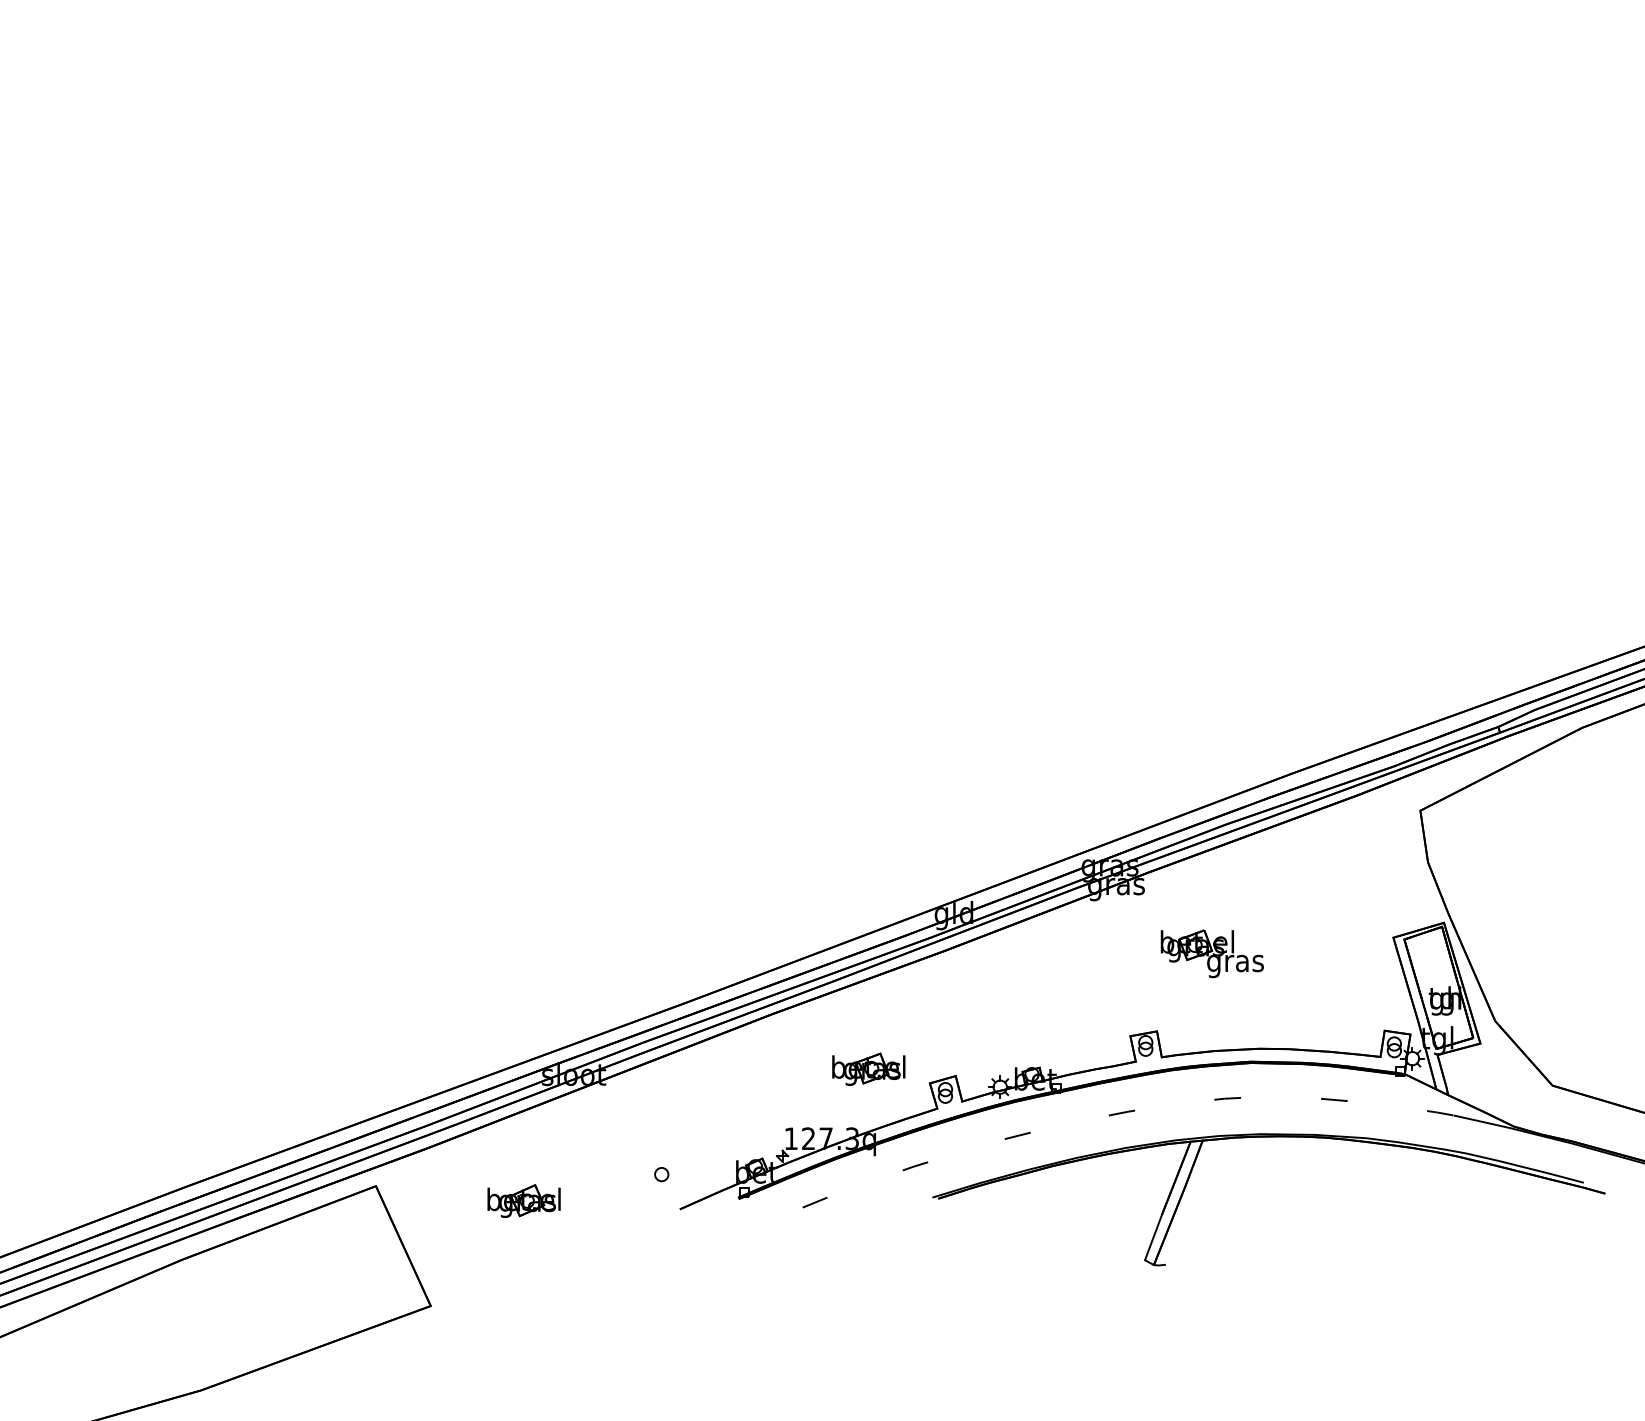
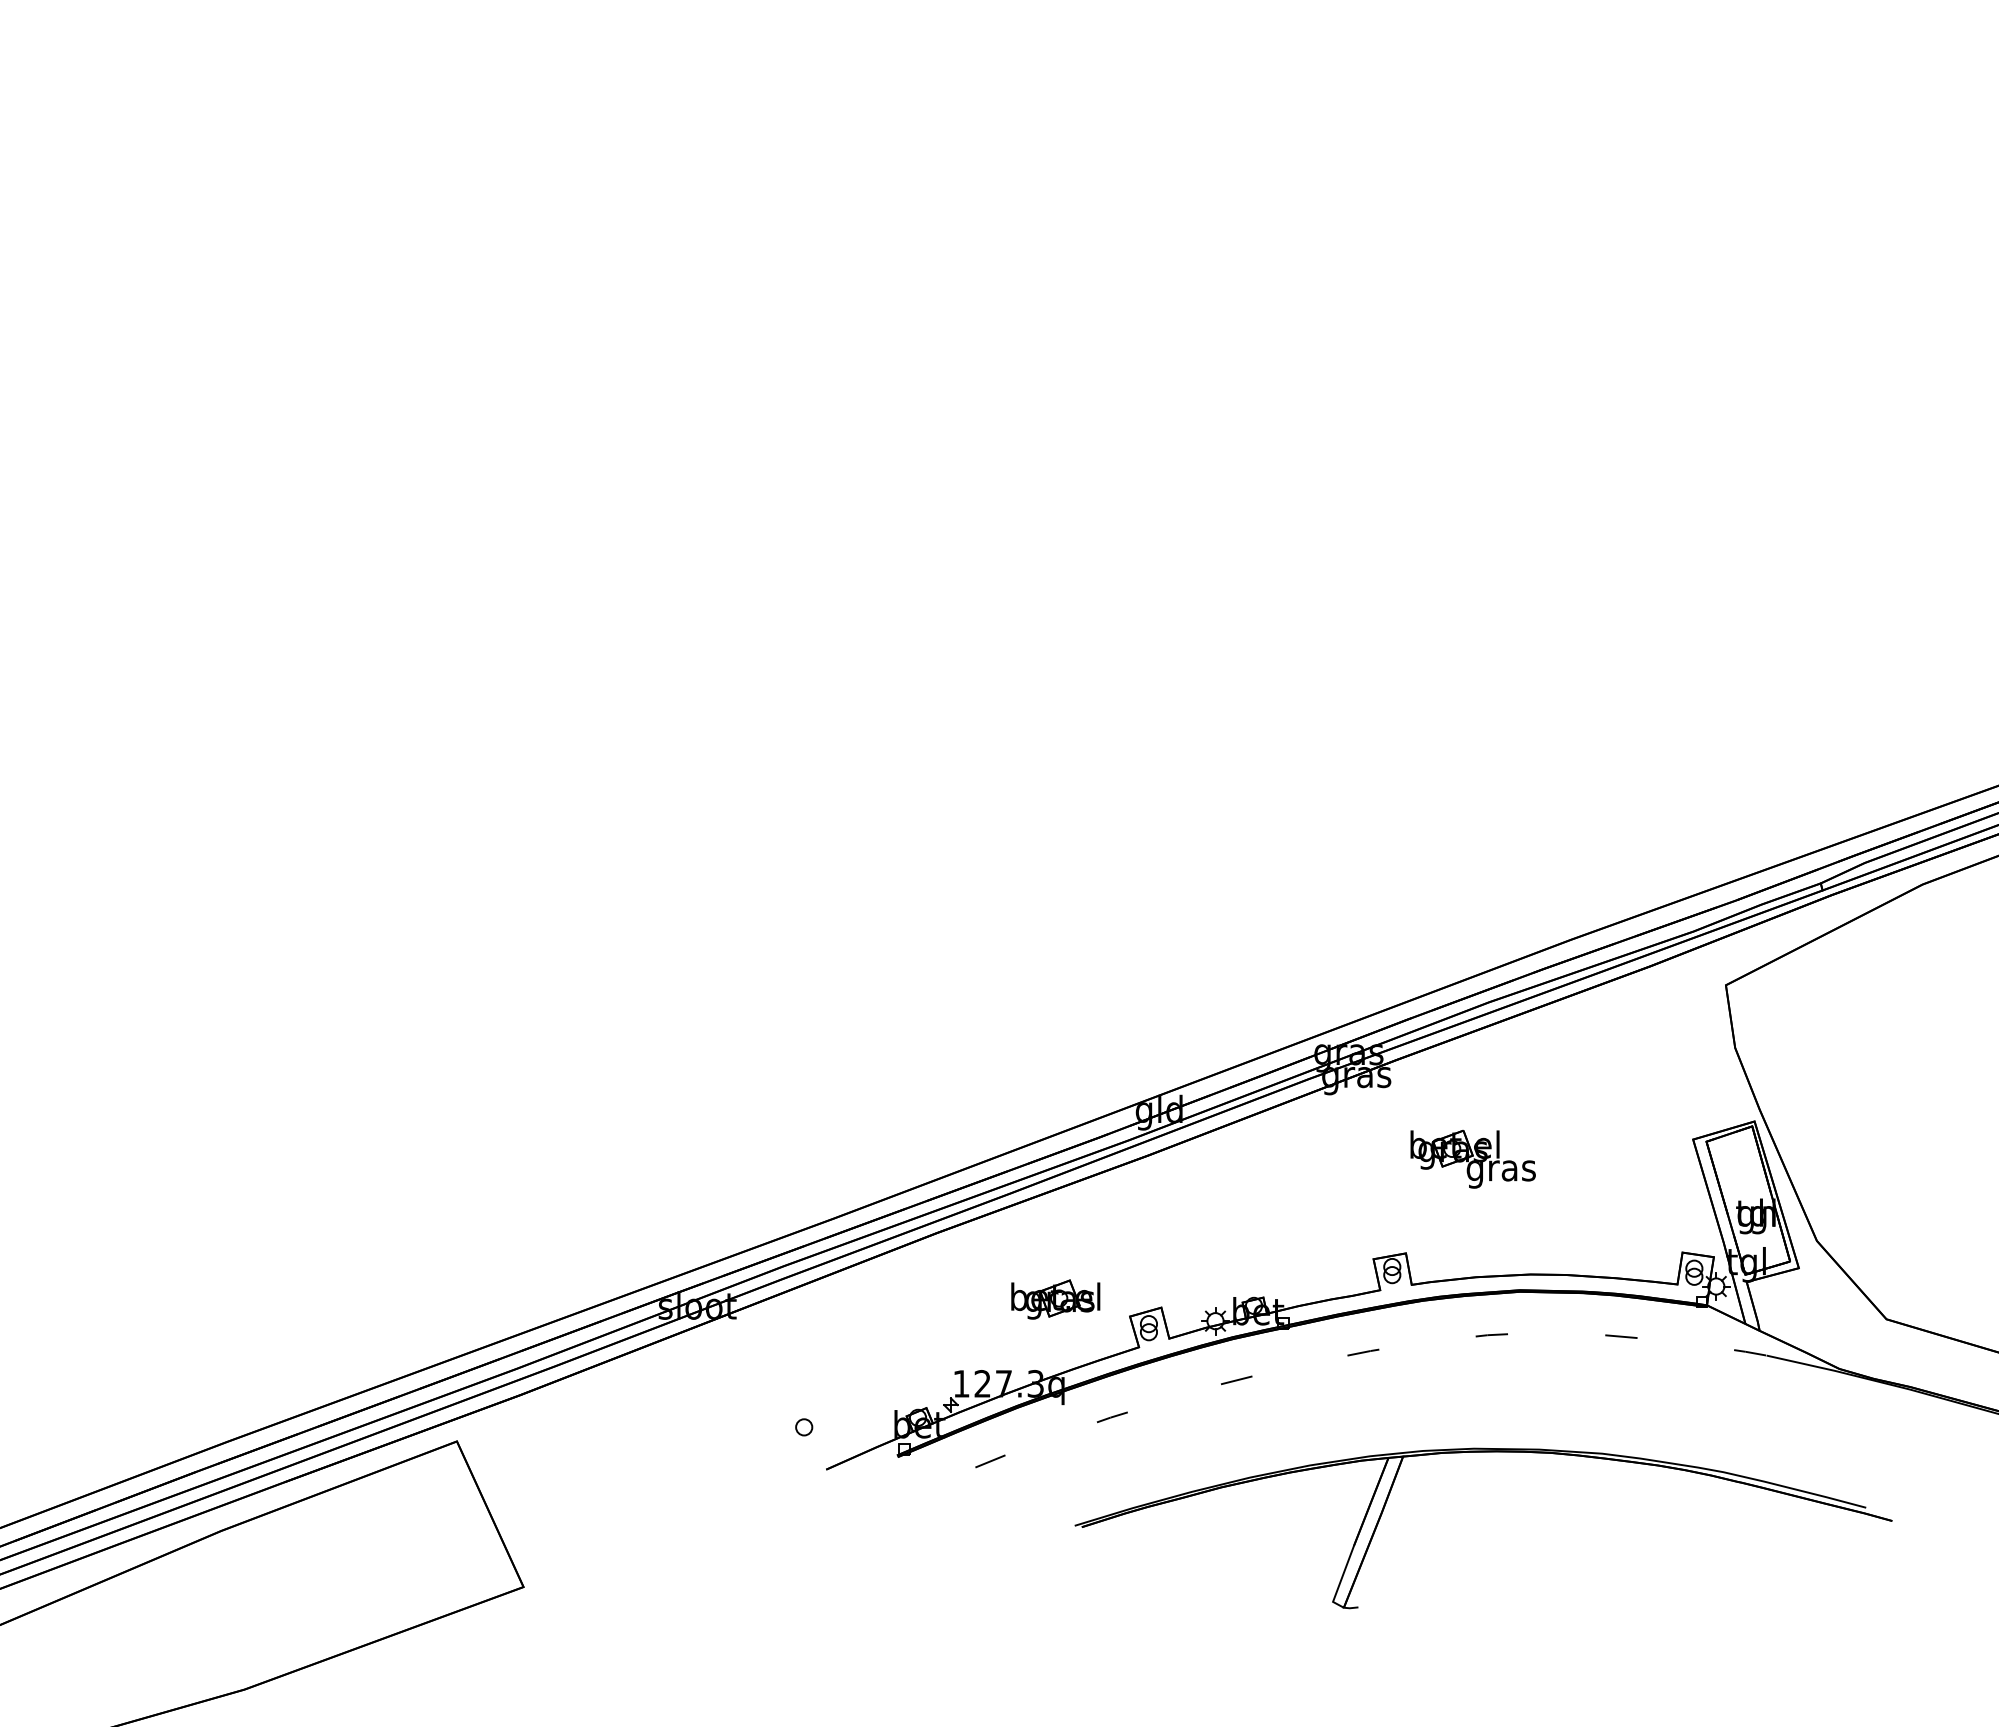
part: (1268, 1137) -> (1483, 1452), moved
part: (523, 1200) -> (636, 1458), removed

